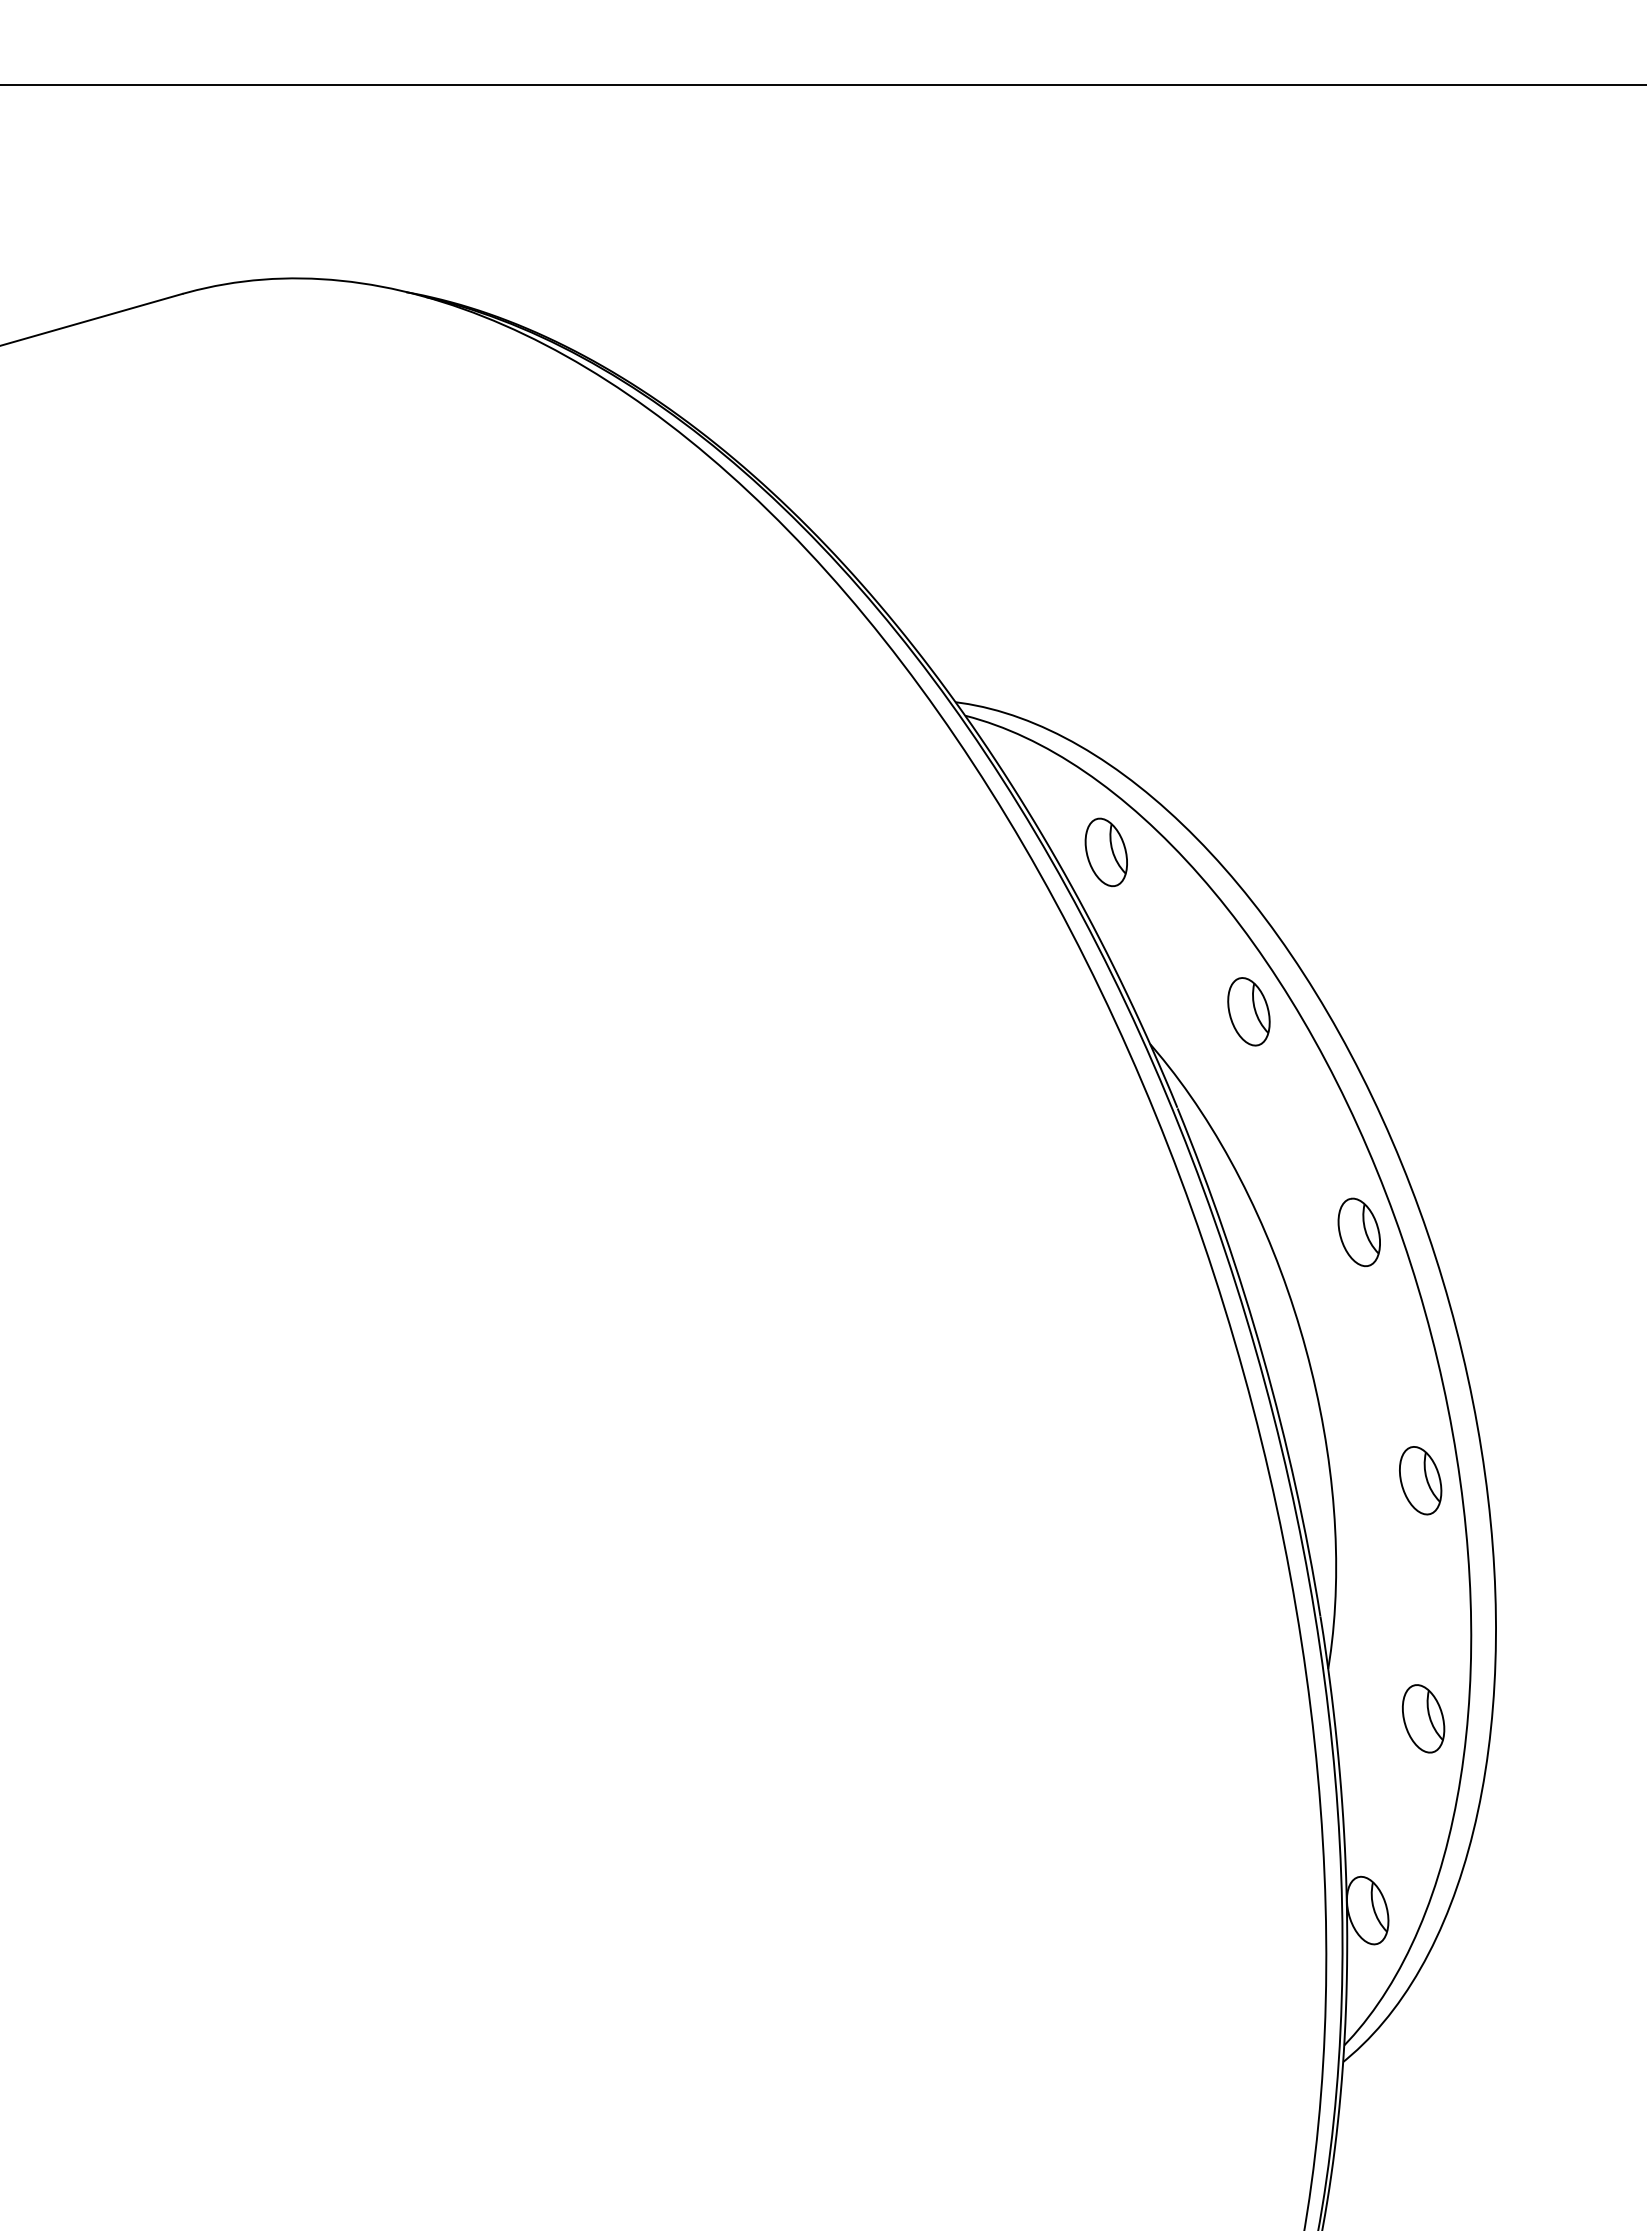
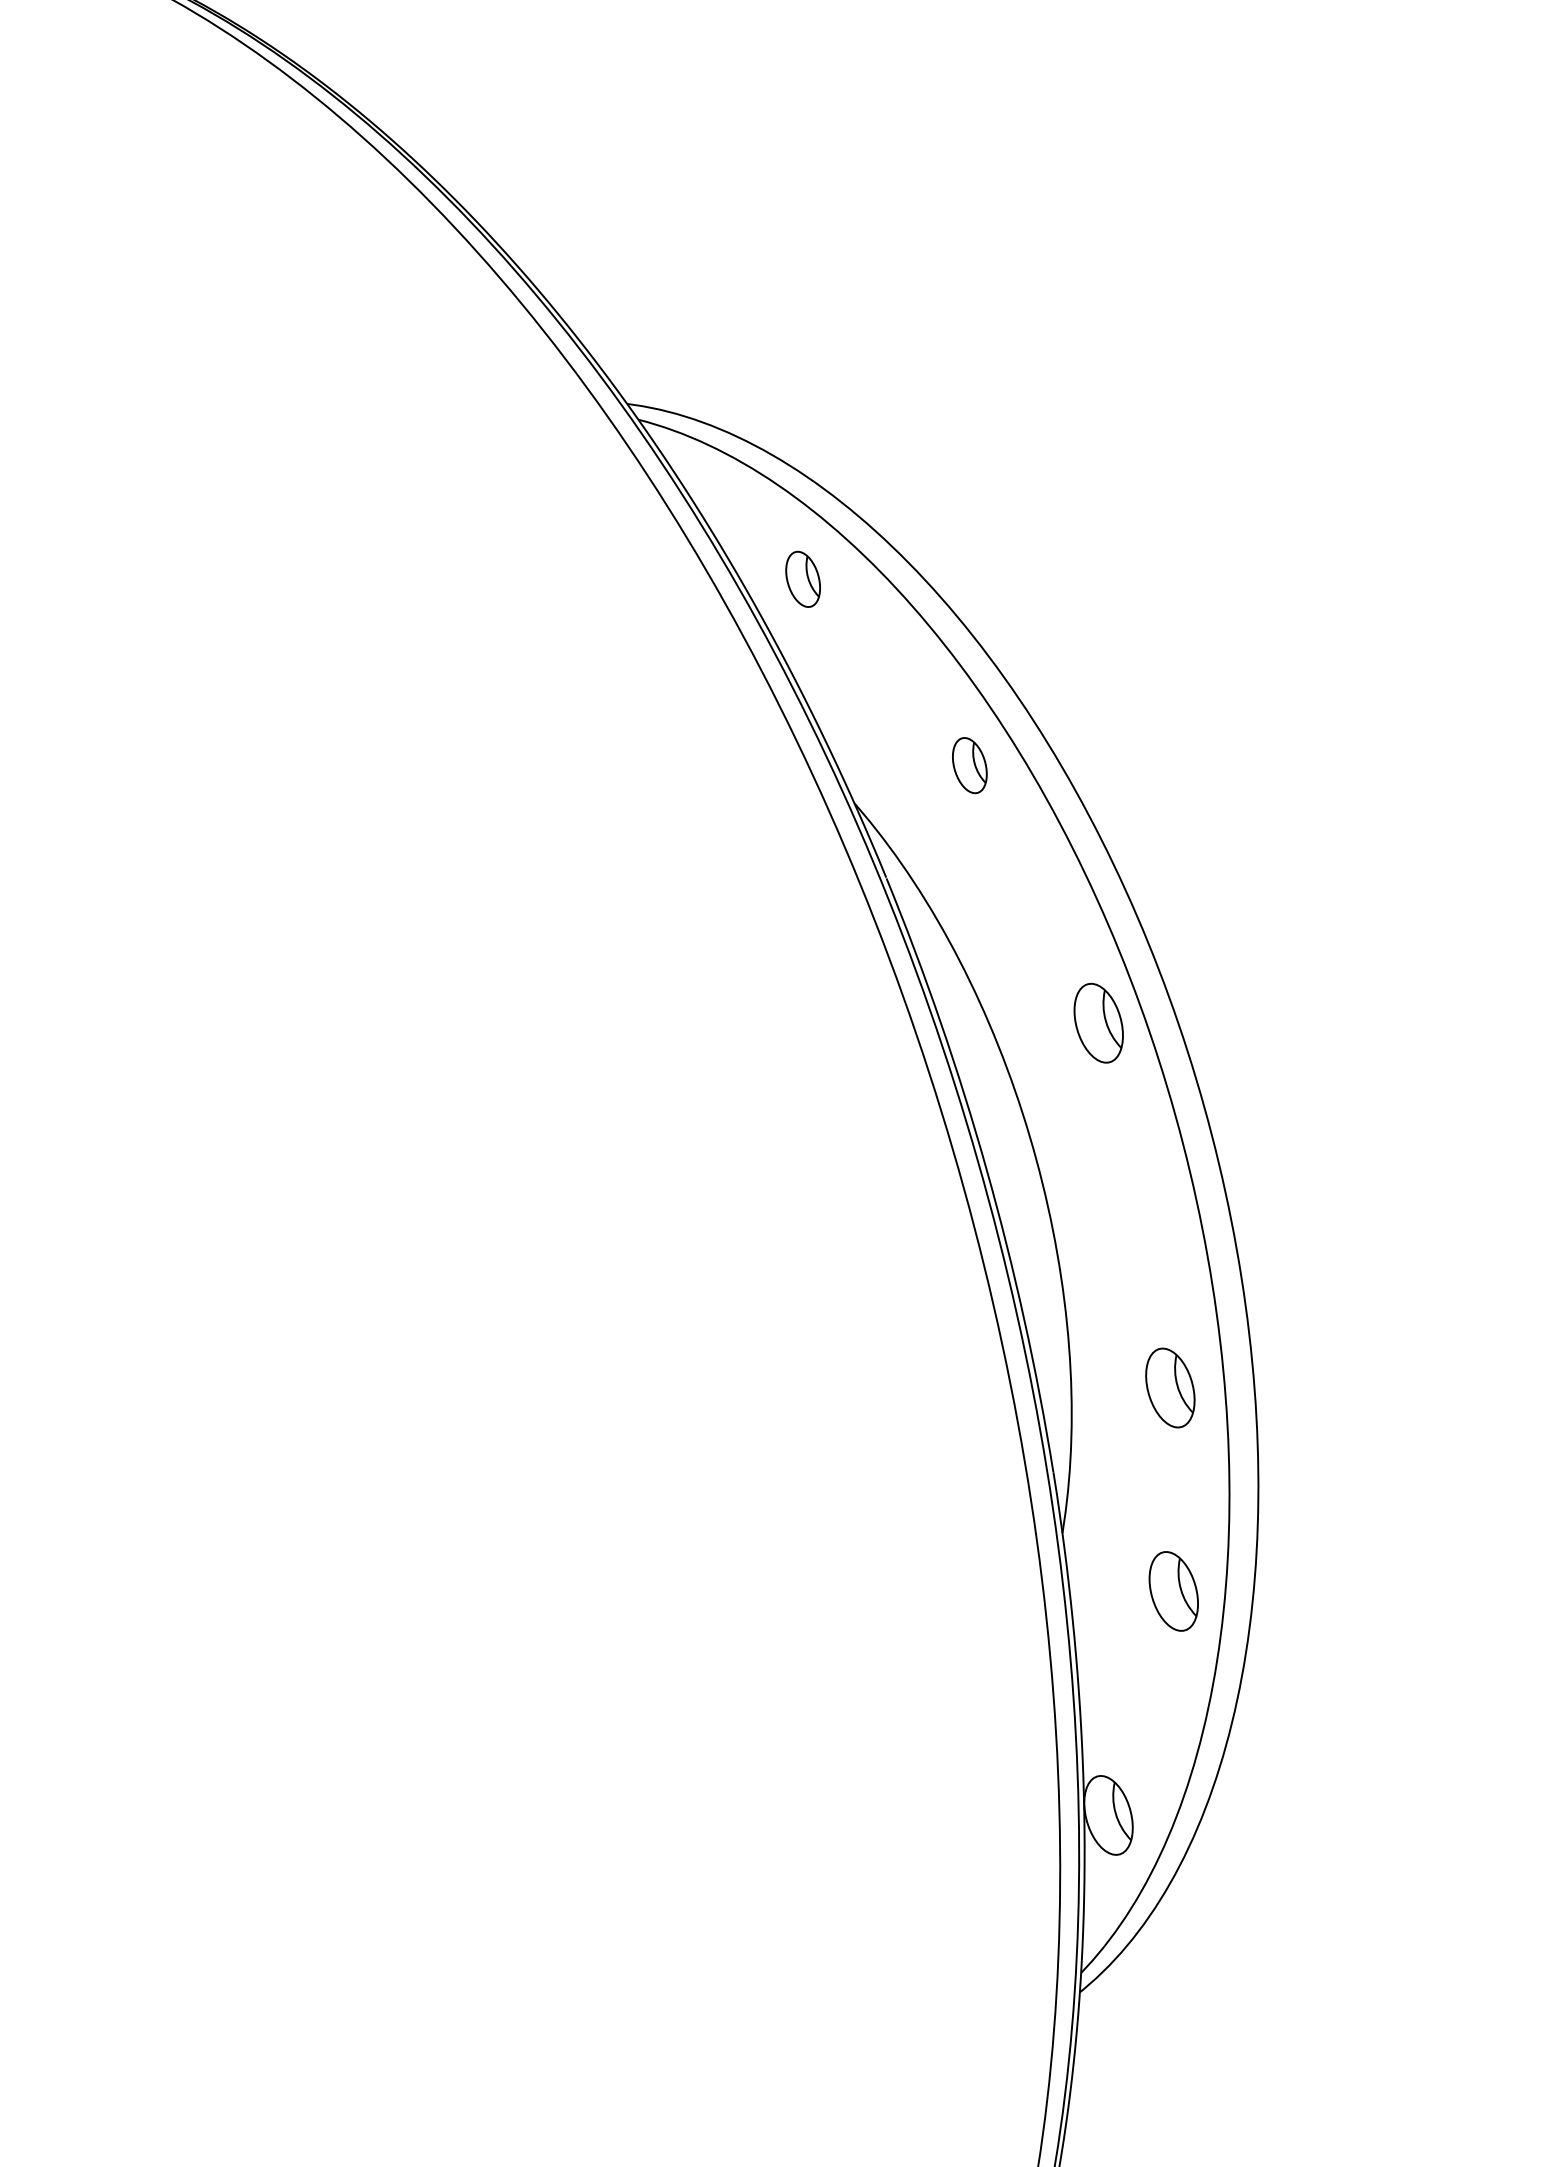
part: (1105, 852) -> (802, 579), size x0.7
part: (1248, 1011) -> (969, 765), size x0.7
part: (1420, 1480) -> (1170, 1387), moved

